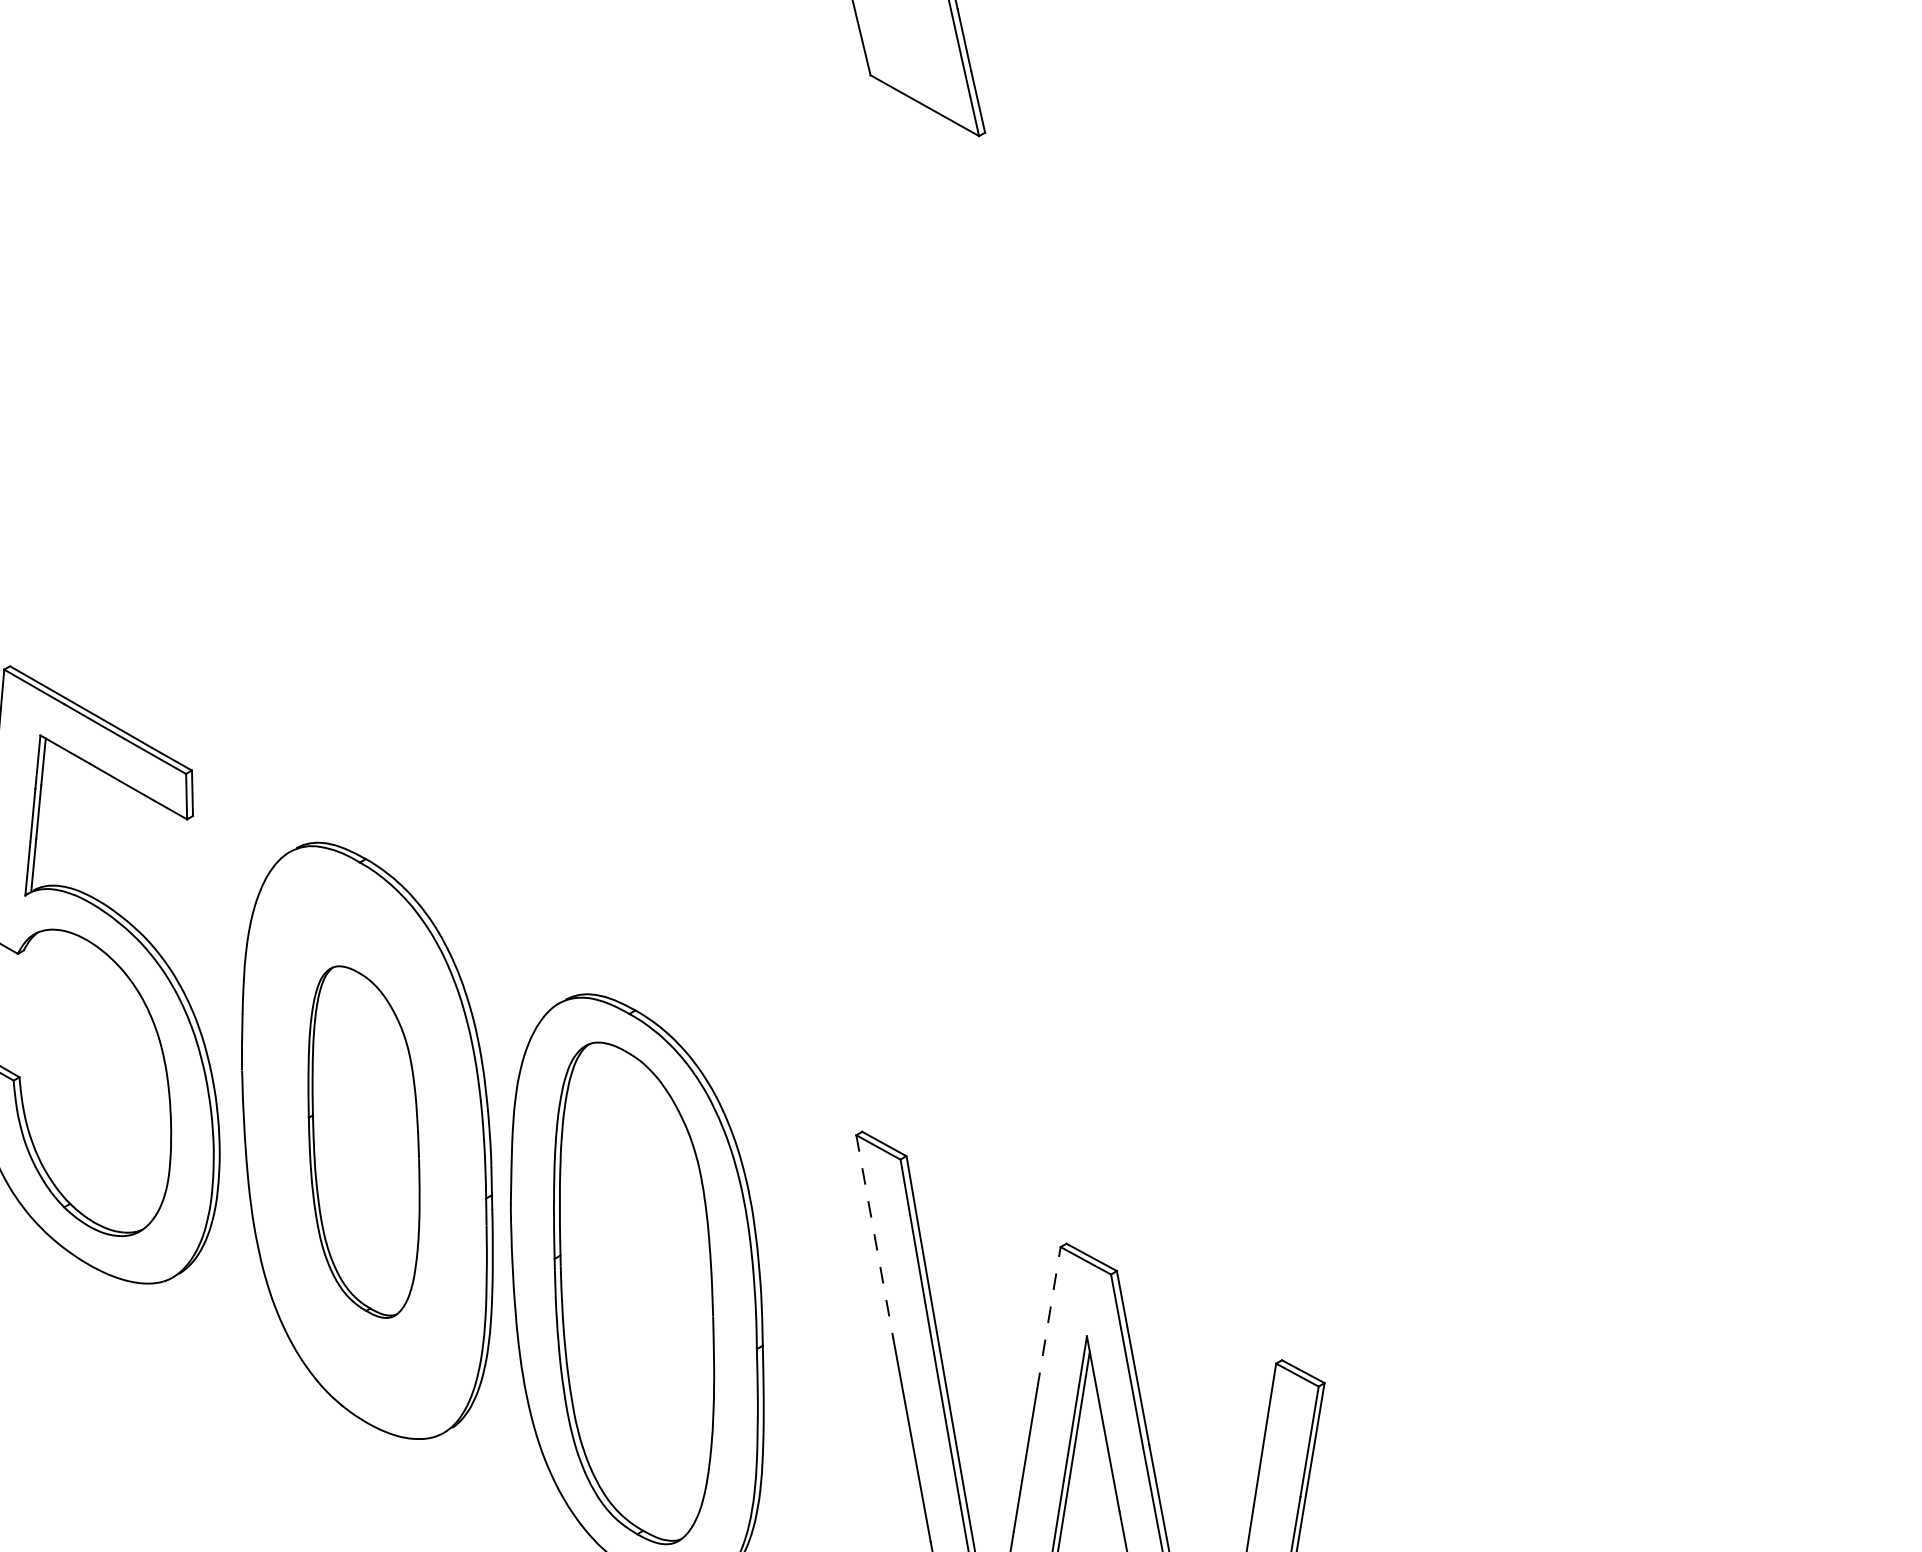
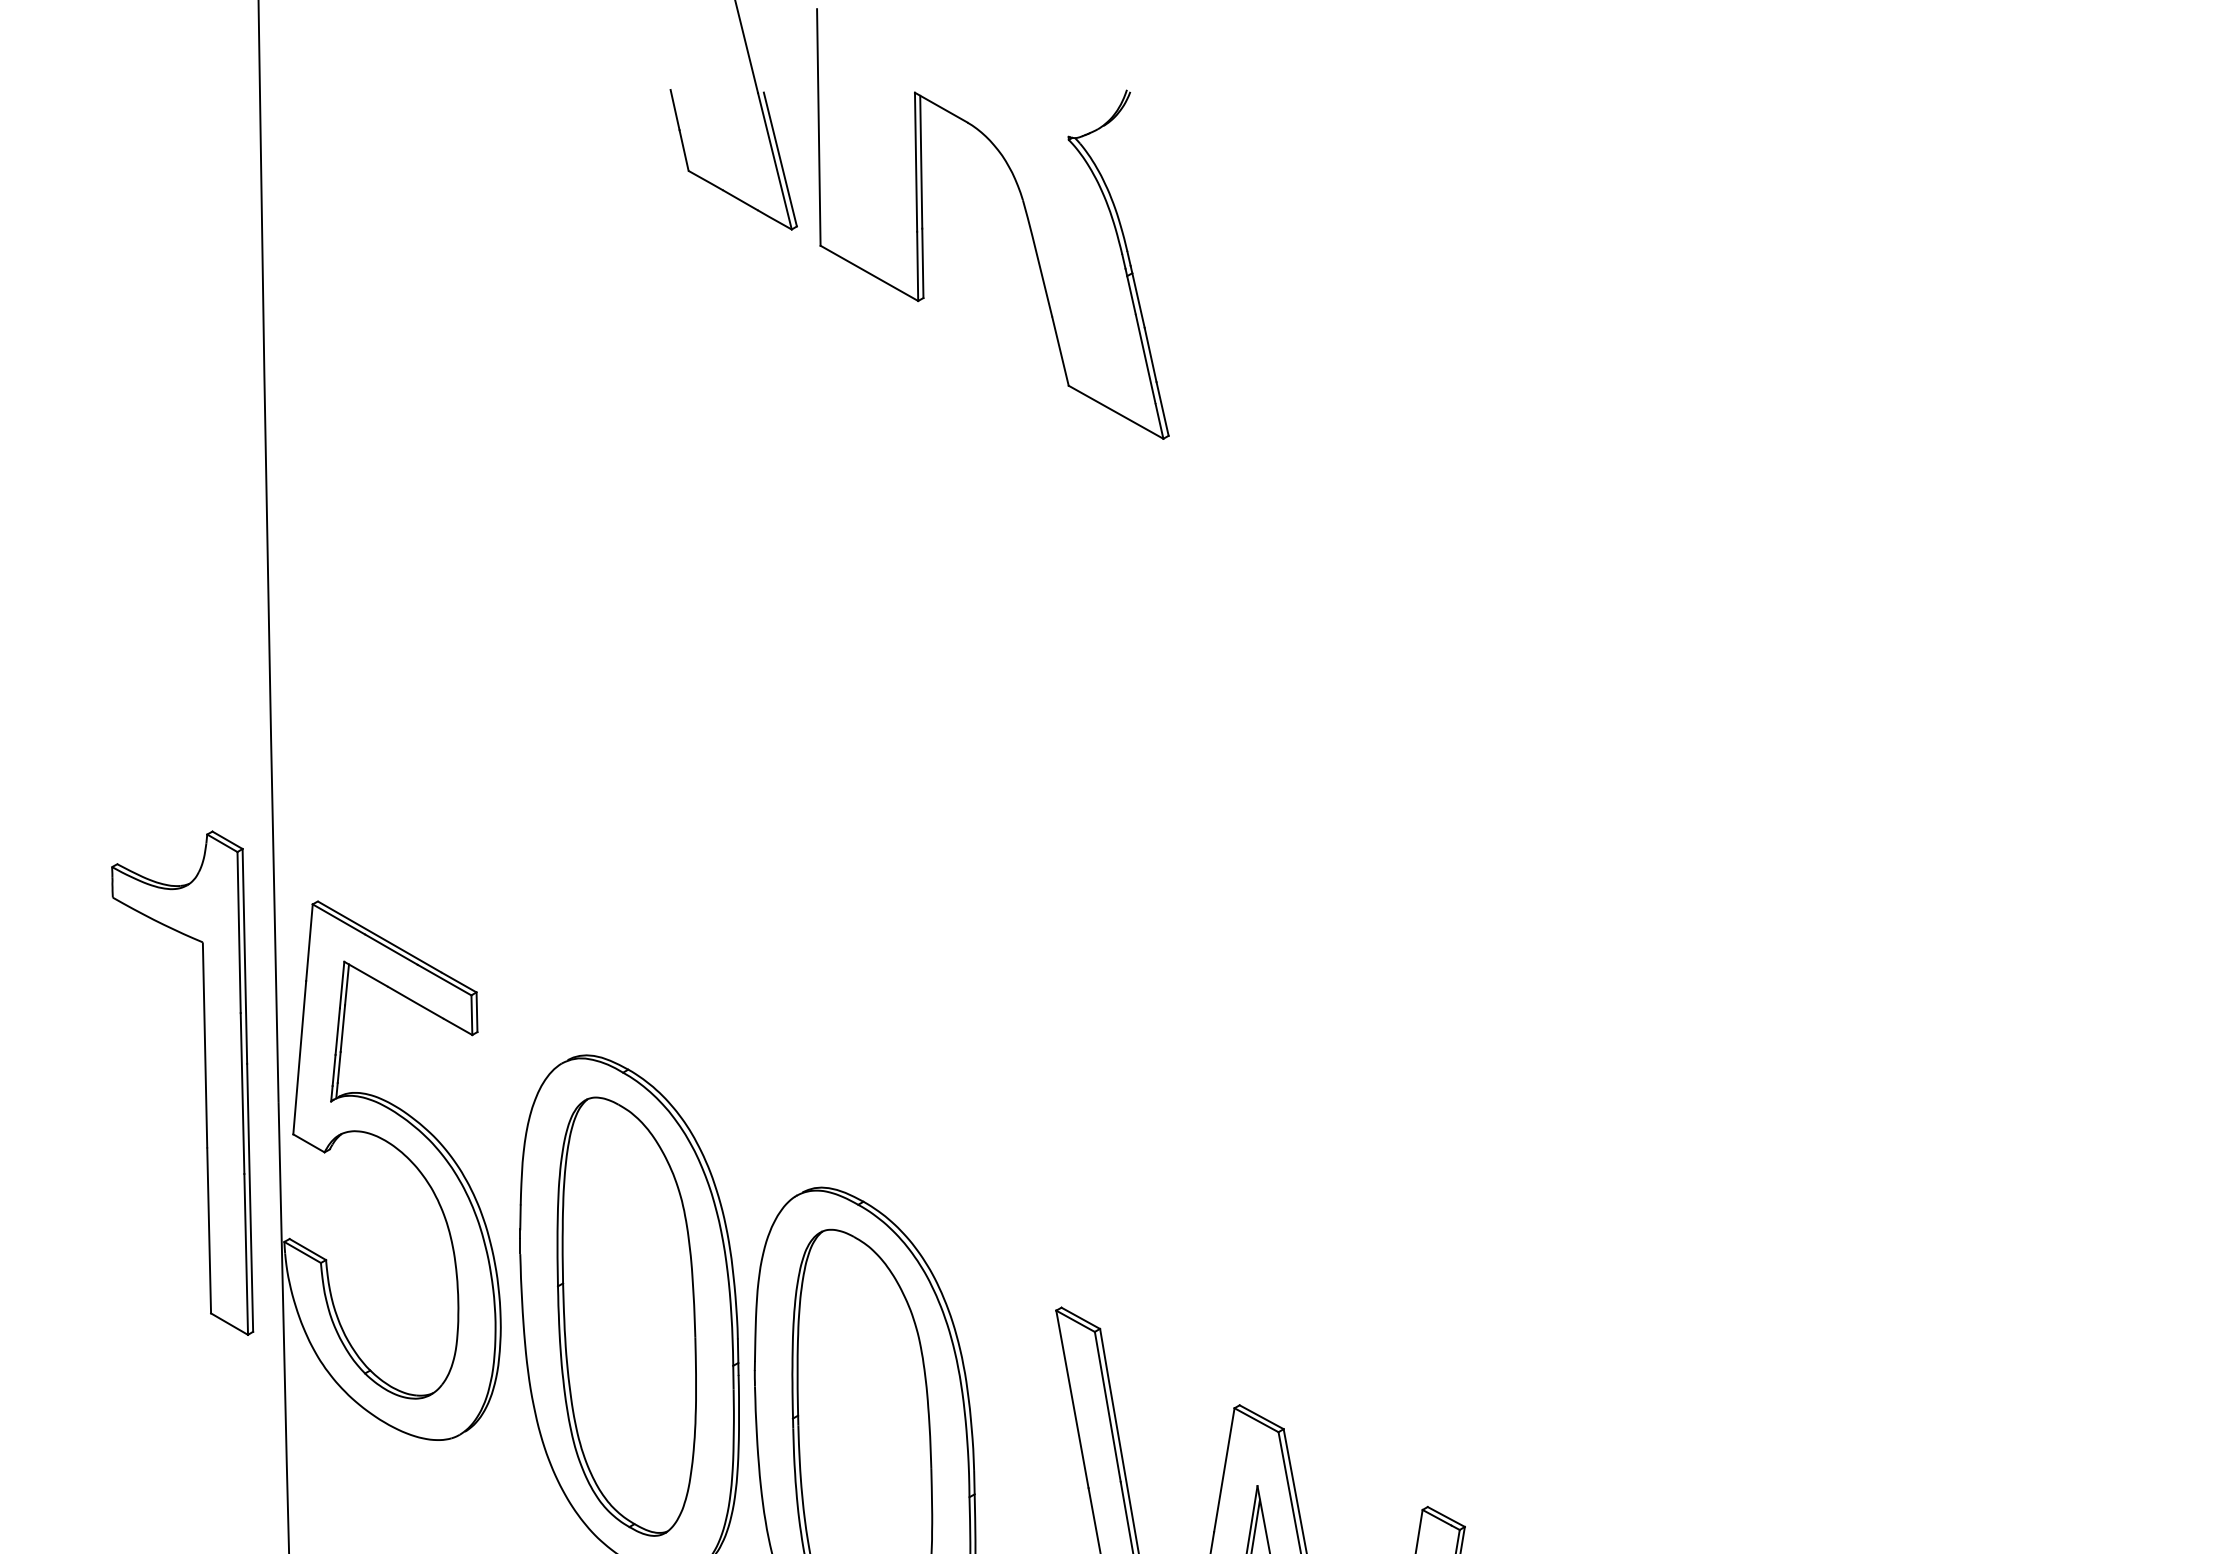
part: (363, 1141) -> (626, 1316), size x1.43
line: (874, 1237) -> (1072, 1399), dashed -> solid
line: (1049, 1318) -> (1224, 1470), dashed -> solid

